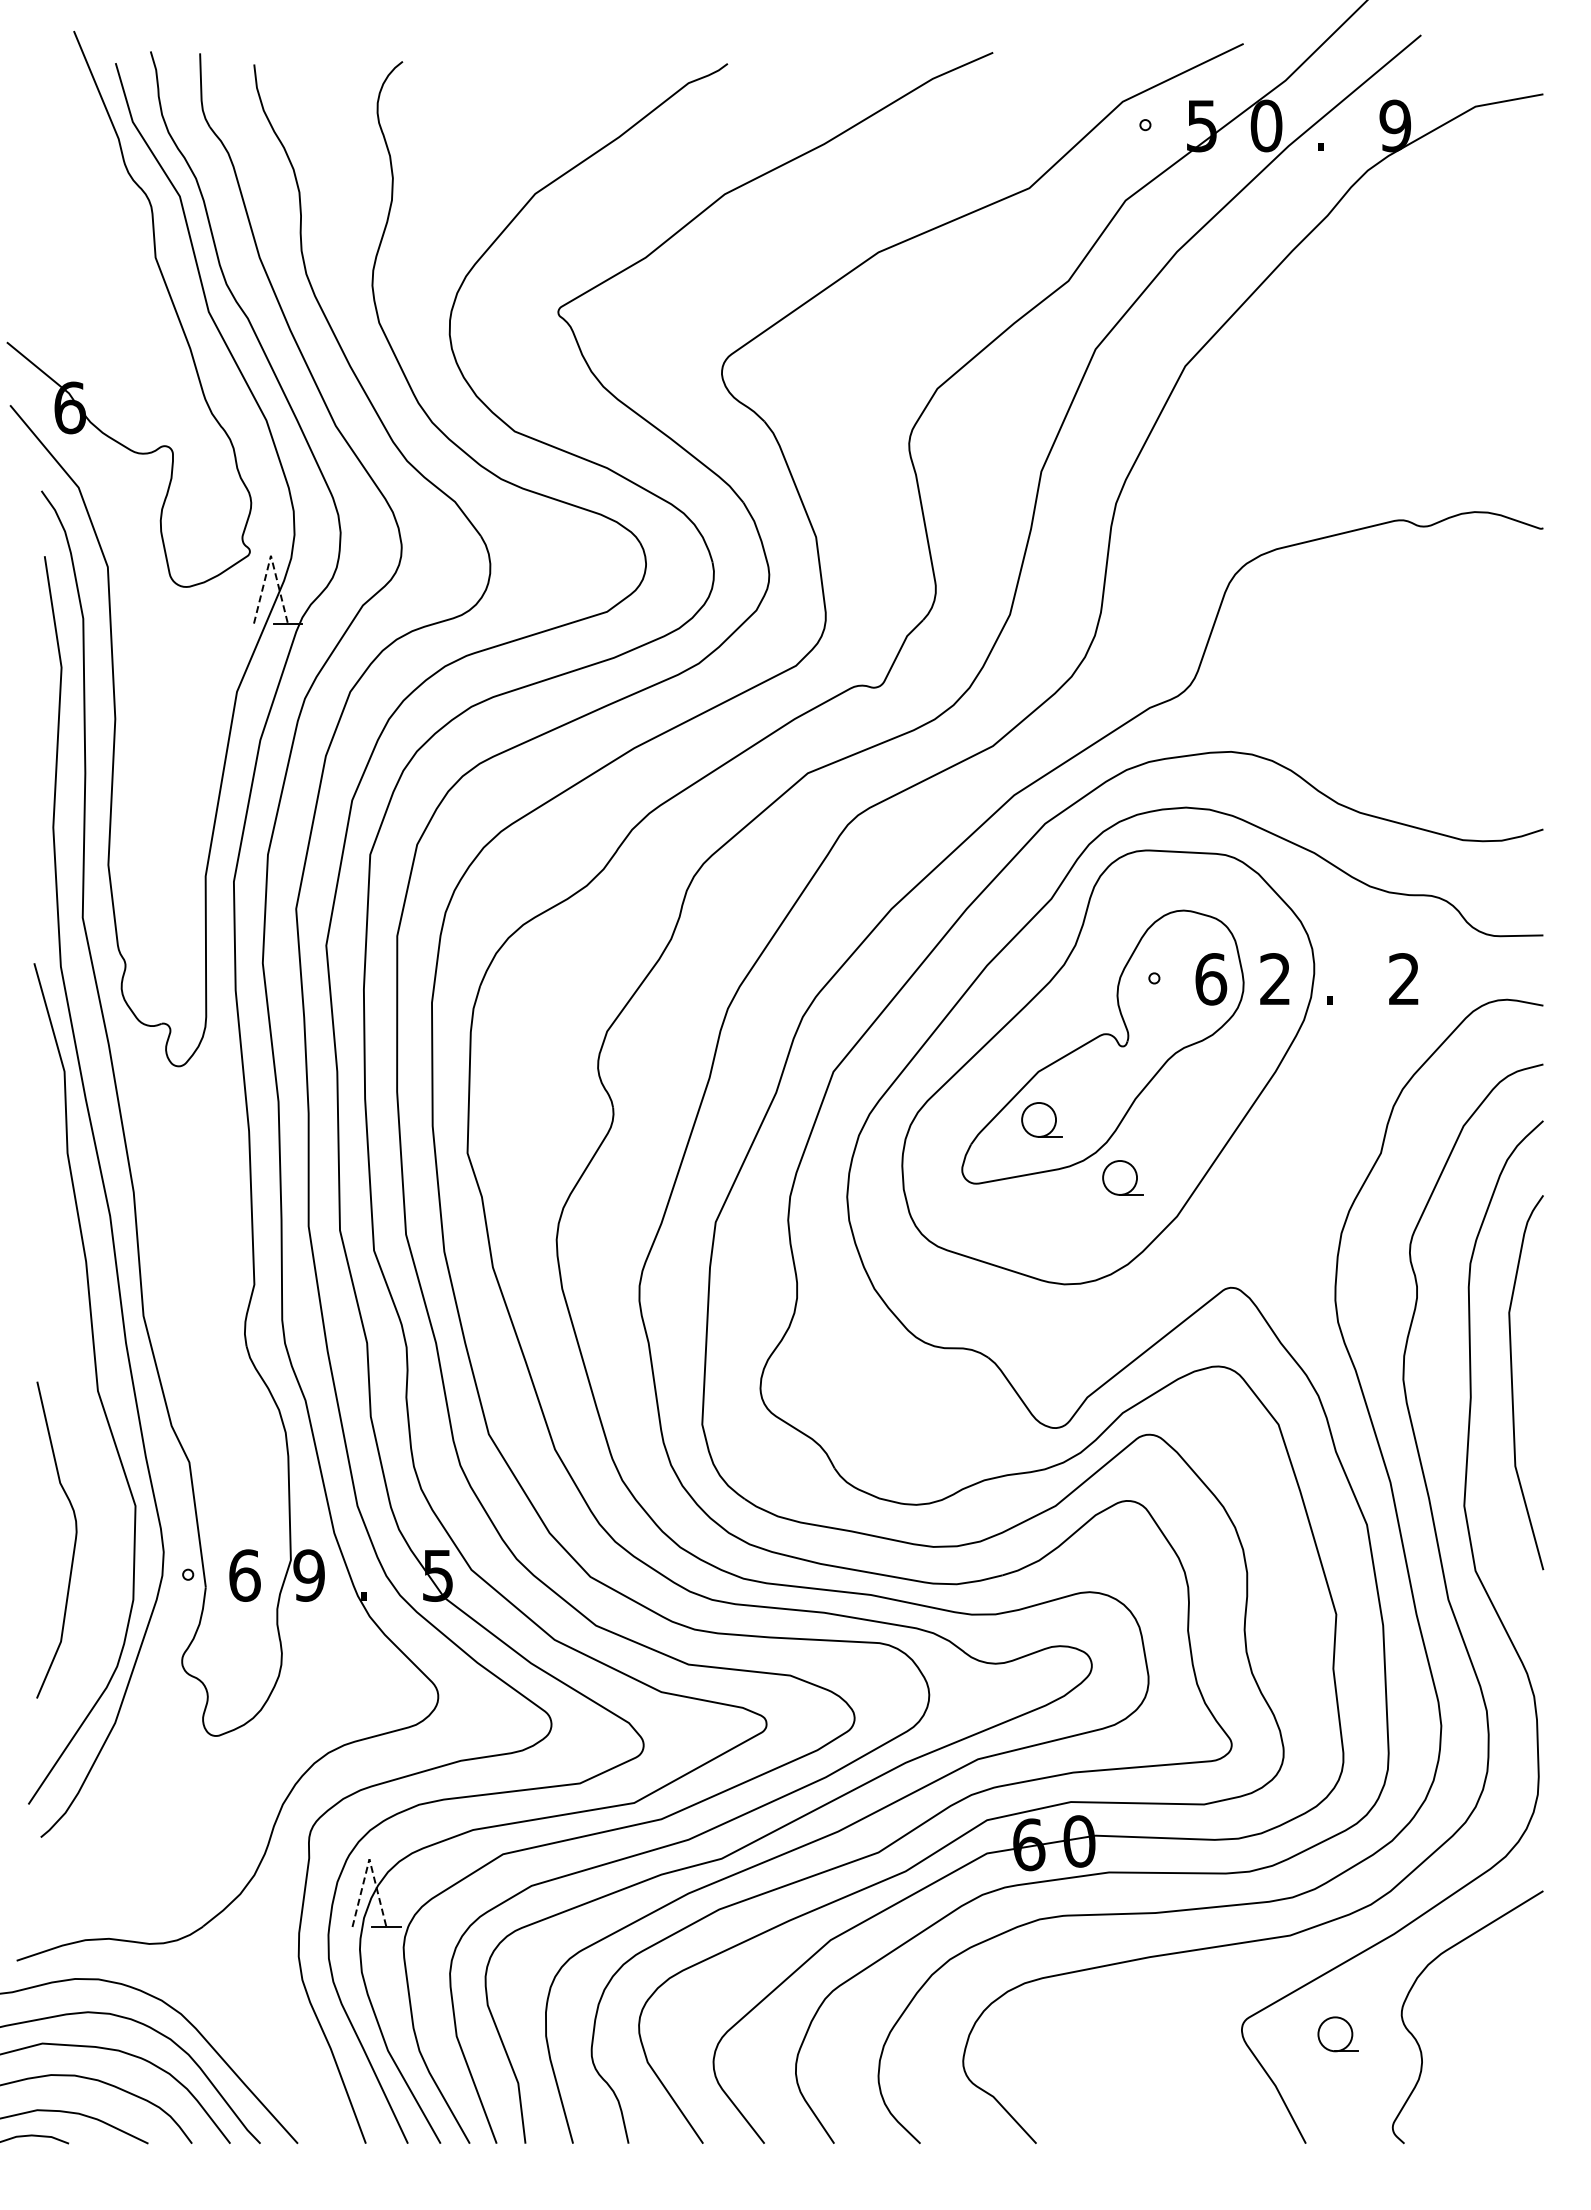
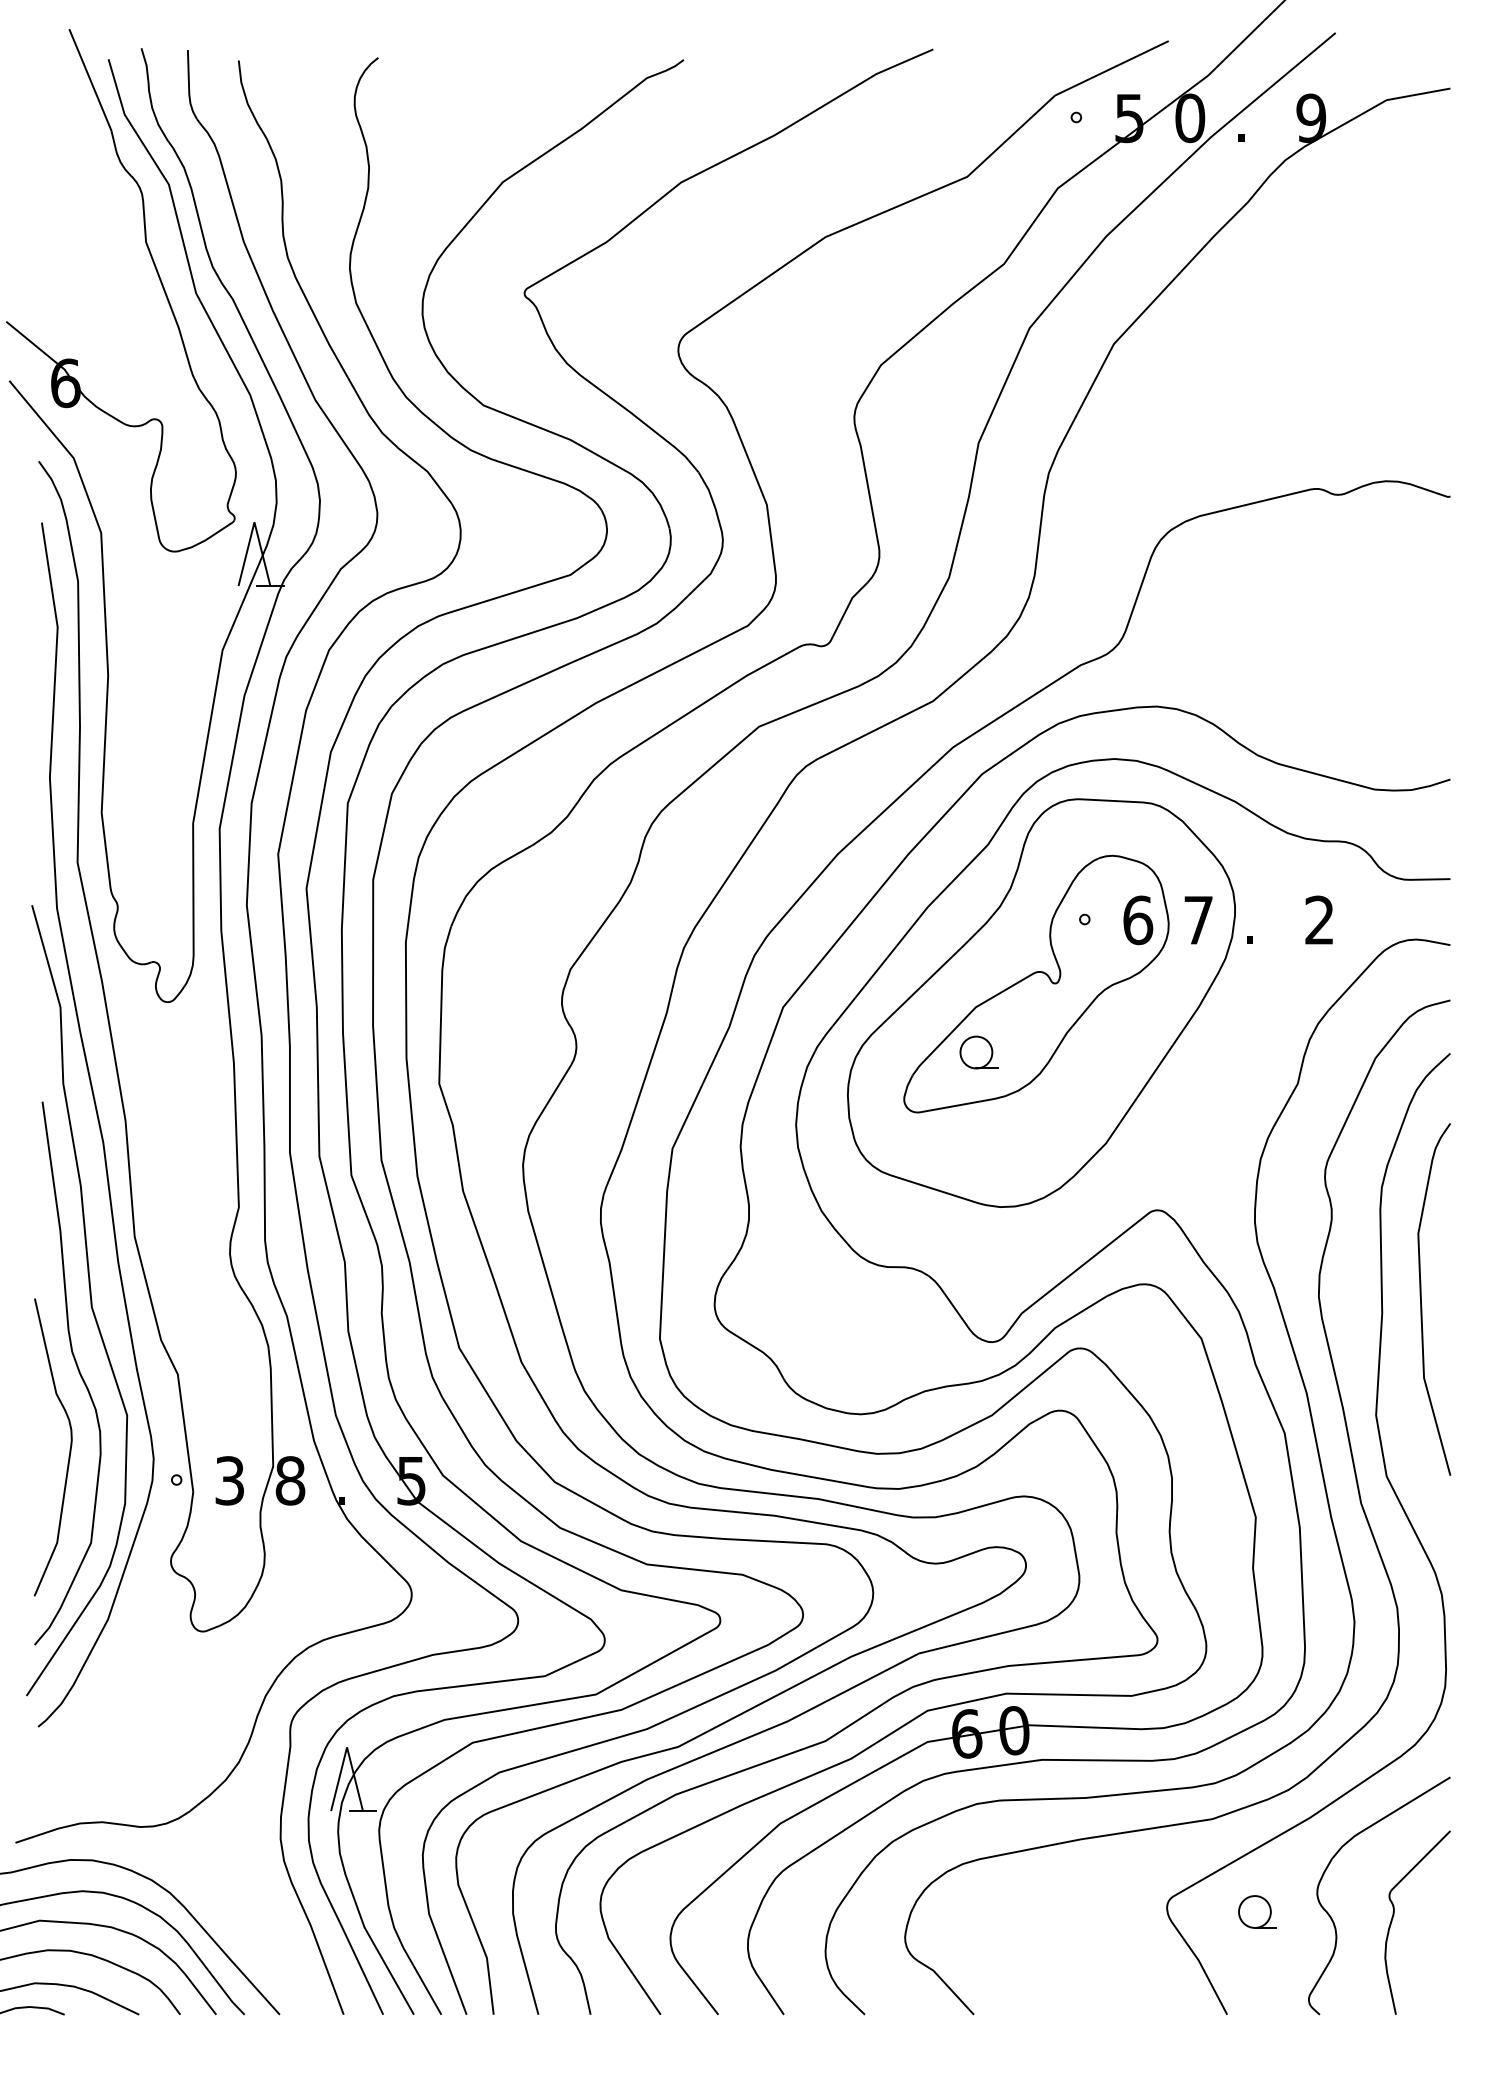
line: (270, 555) -> (254, 522), dashed -> solid
text: (1275, 978) -> (1198, 919), 2 -> 7
part: (1122, 1177) -> (1054, 1106), removed
curve: (82, 1456) -> (77, 1368), added
text: (244, 1575) -> (229, 1480), 6 -> 3
text: (308, 1575) -> (289, 1480), 9 -> 8
line: (369, 1859) -> (347, 1747), dashed -> solid
curve: (1483, 2038) -> (1394, 1915), added

